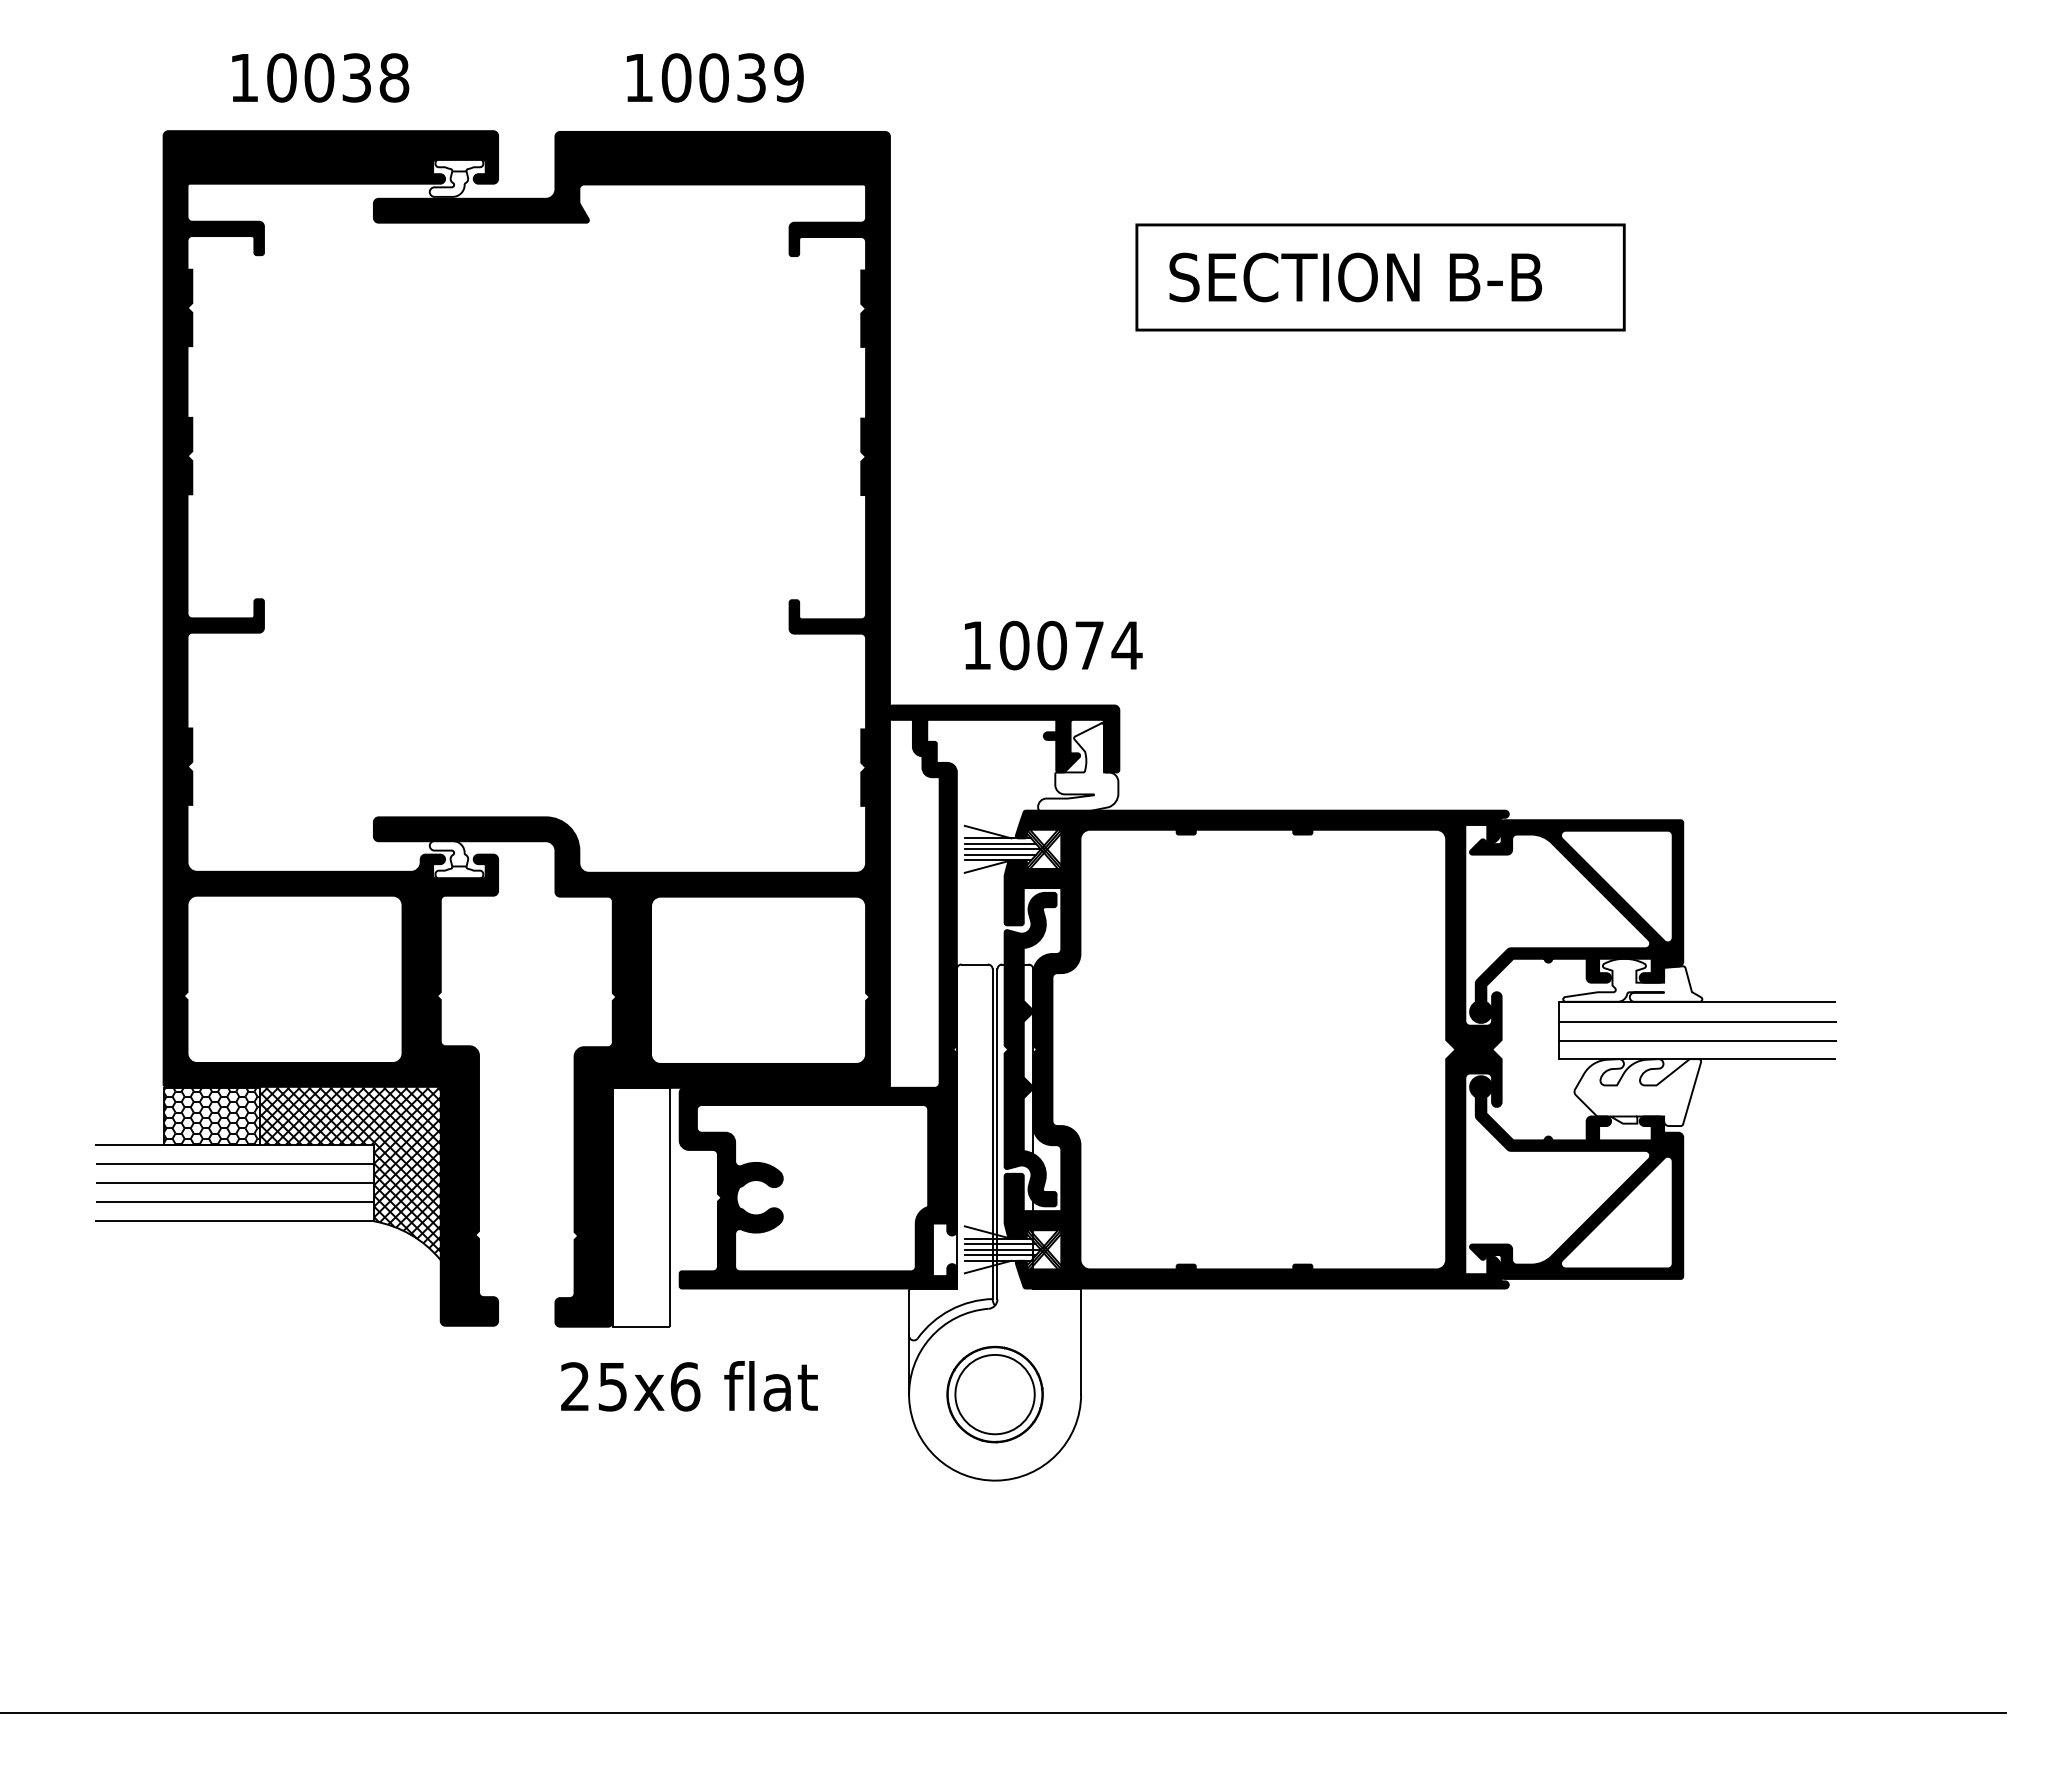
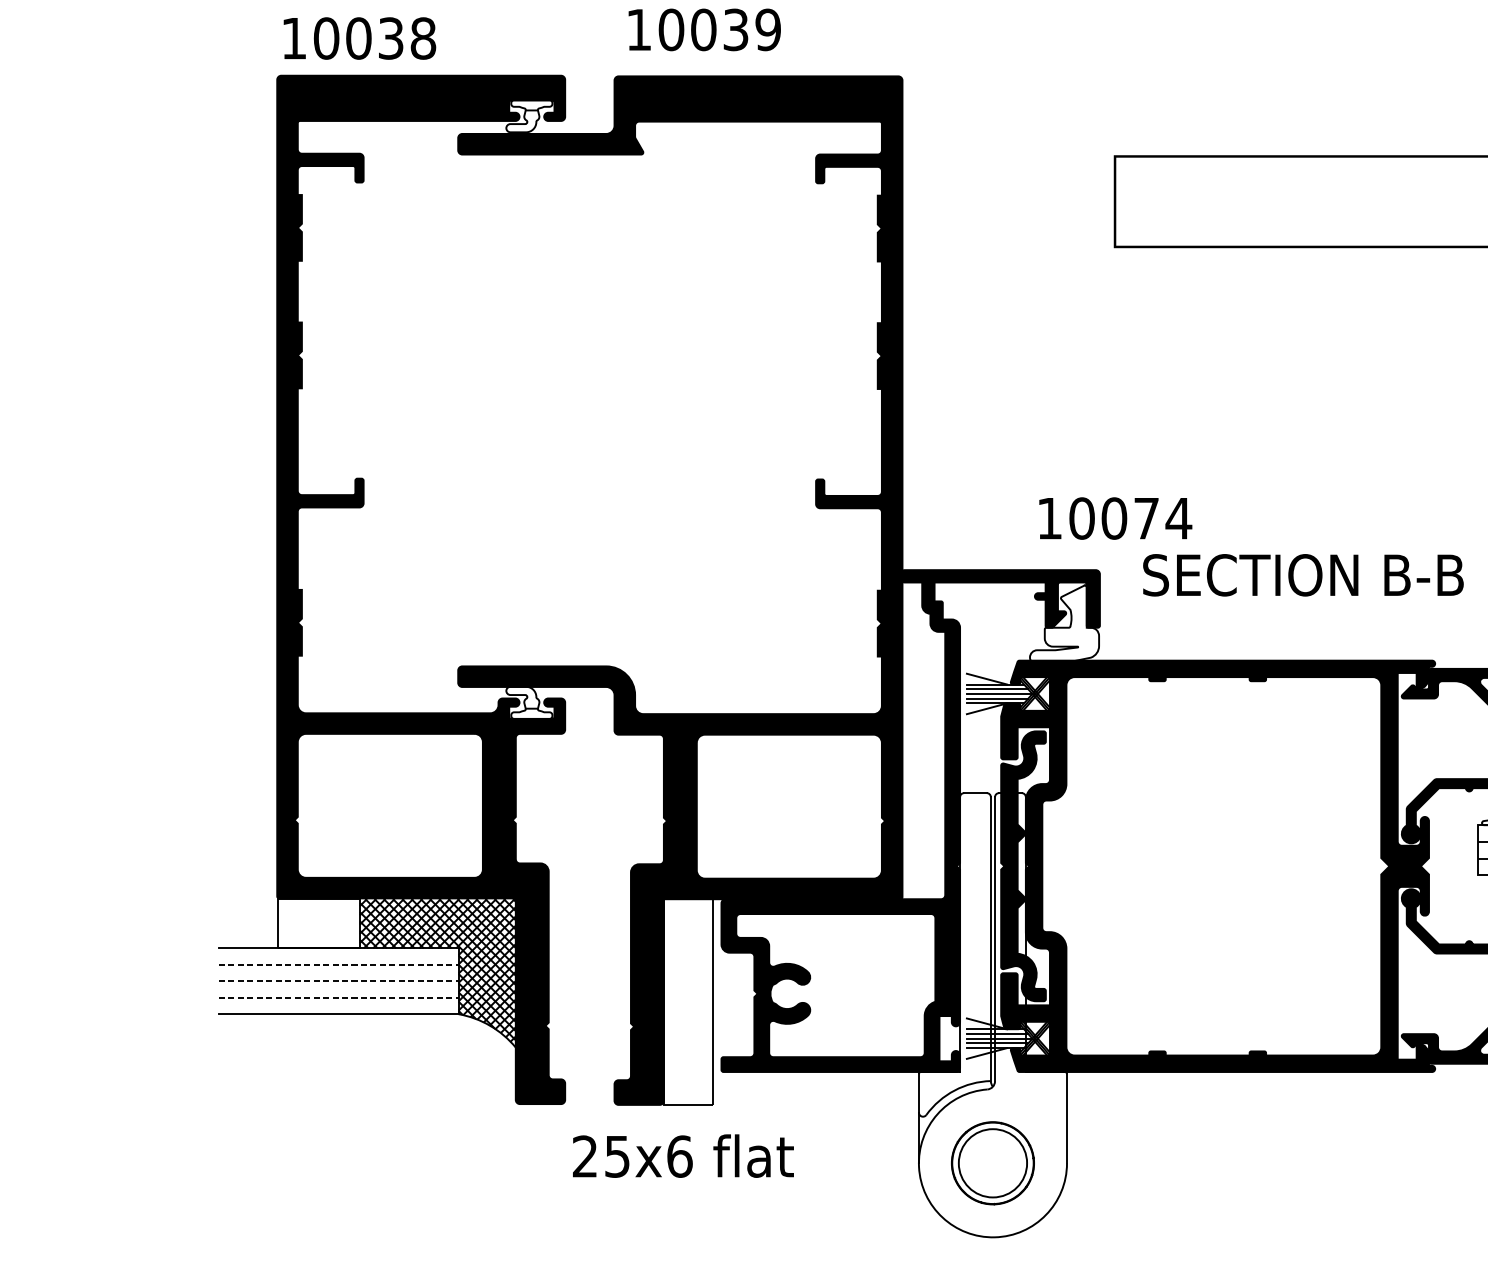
text: (320, 77) -> (359, 38), moved
text: (715, 77) -> (704, 29), moved
text: (1355, 277) -> (1303, 575), moved
text: (1053, 645) -> (1115, 518), moved
hatch: (211, 1115) -> (318, 923), removed
line: (235, 1164) -> (339, 965), solid -> dashed
line: (235, 1183) -> (339, 981), solid -> dashed
line: (235, 1202) -> (339, 997), solid -> dashed
text: (689, 1386) -> (683, 1156), moved

